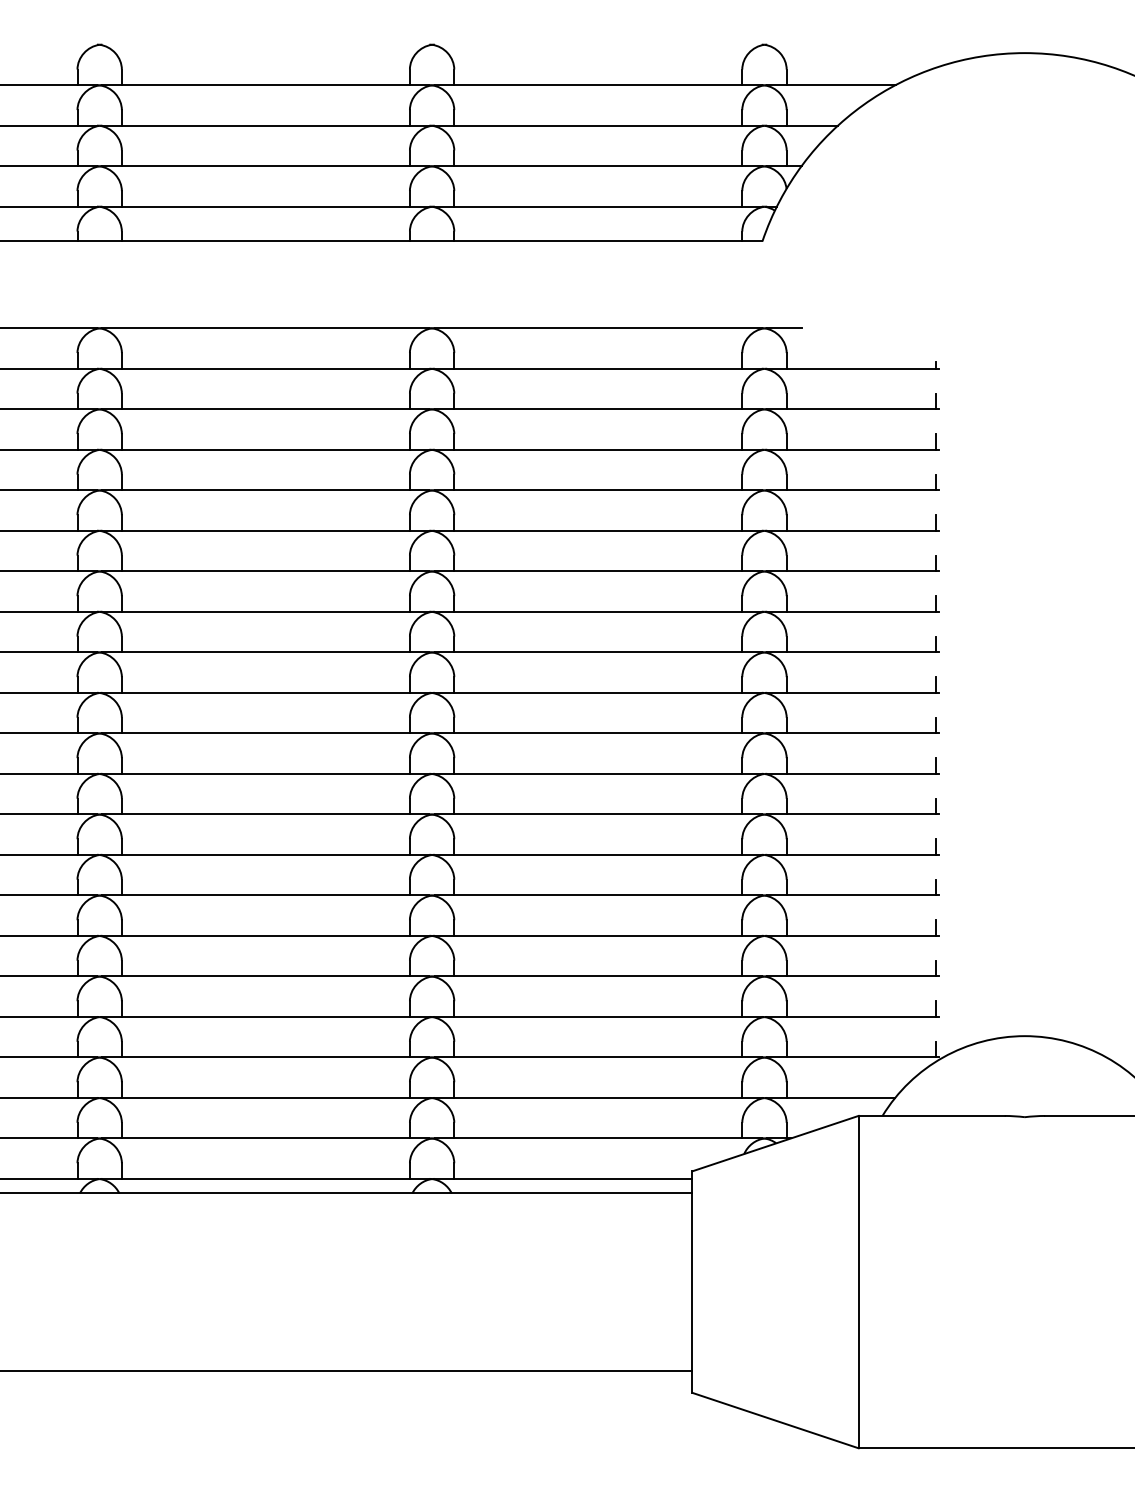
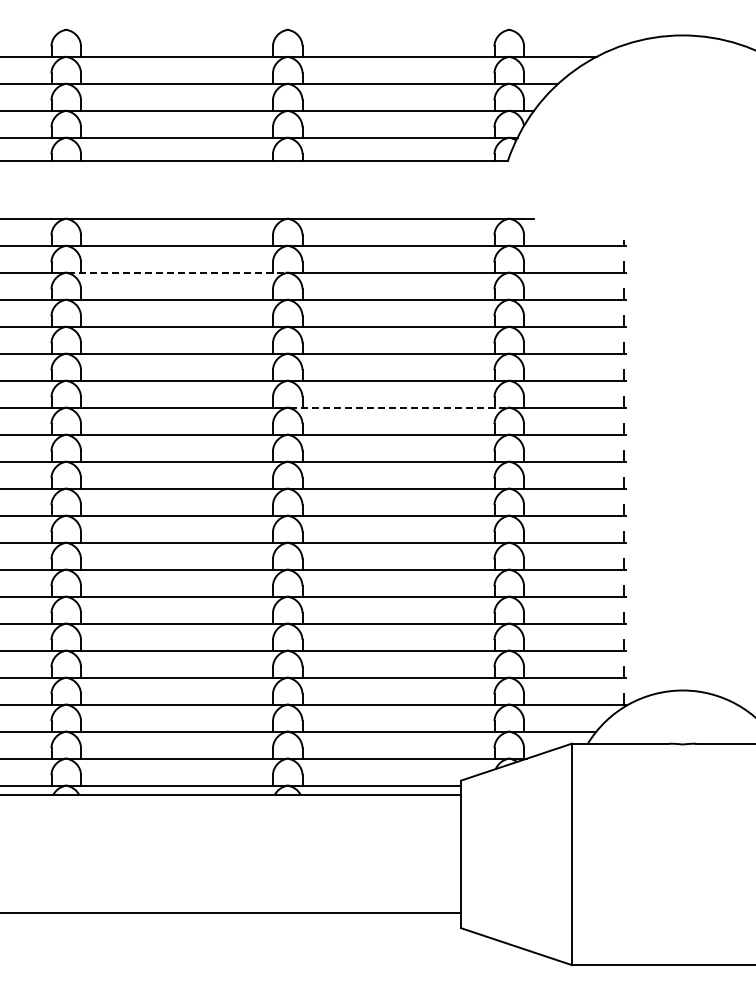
line: (265, 408) -> (176, 272), solid -> dashed
line: (598, 611) -> (398, 407), solid -> dashed

